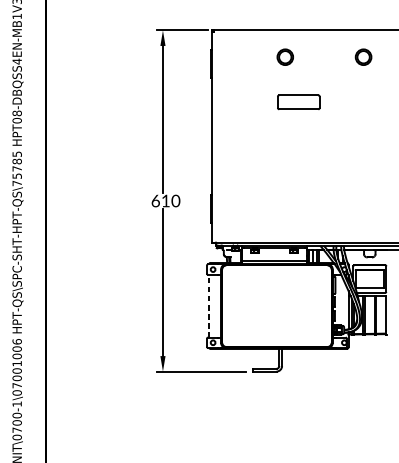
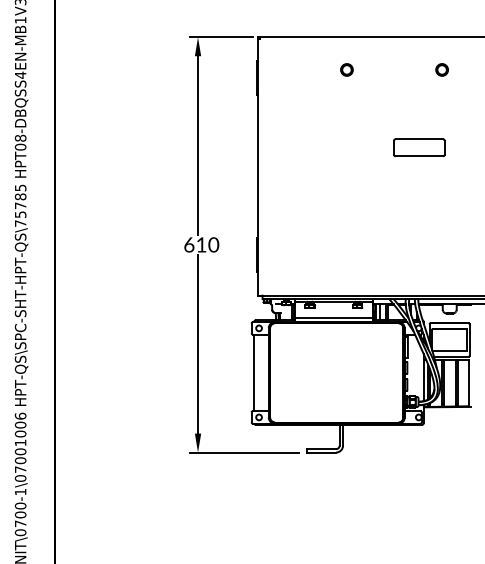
circle: (284, 56) -> (346, 69), size x0.62
circle: (363, 56) -> (441, 69), size x0.62
part: (298, 102) -> (419, 147), moved
line: (208, 305) -> (253, 372), dashed -> solid

